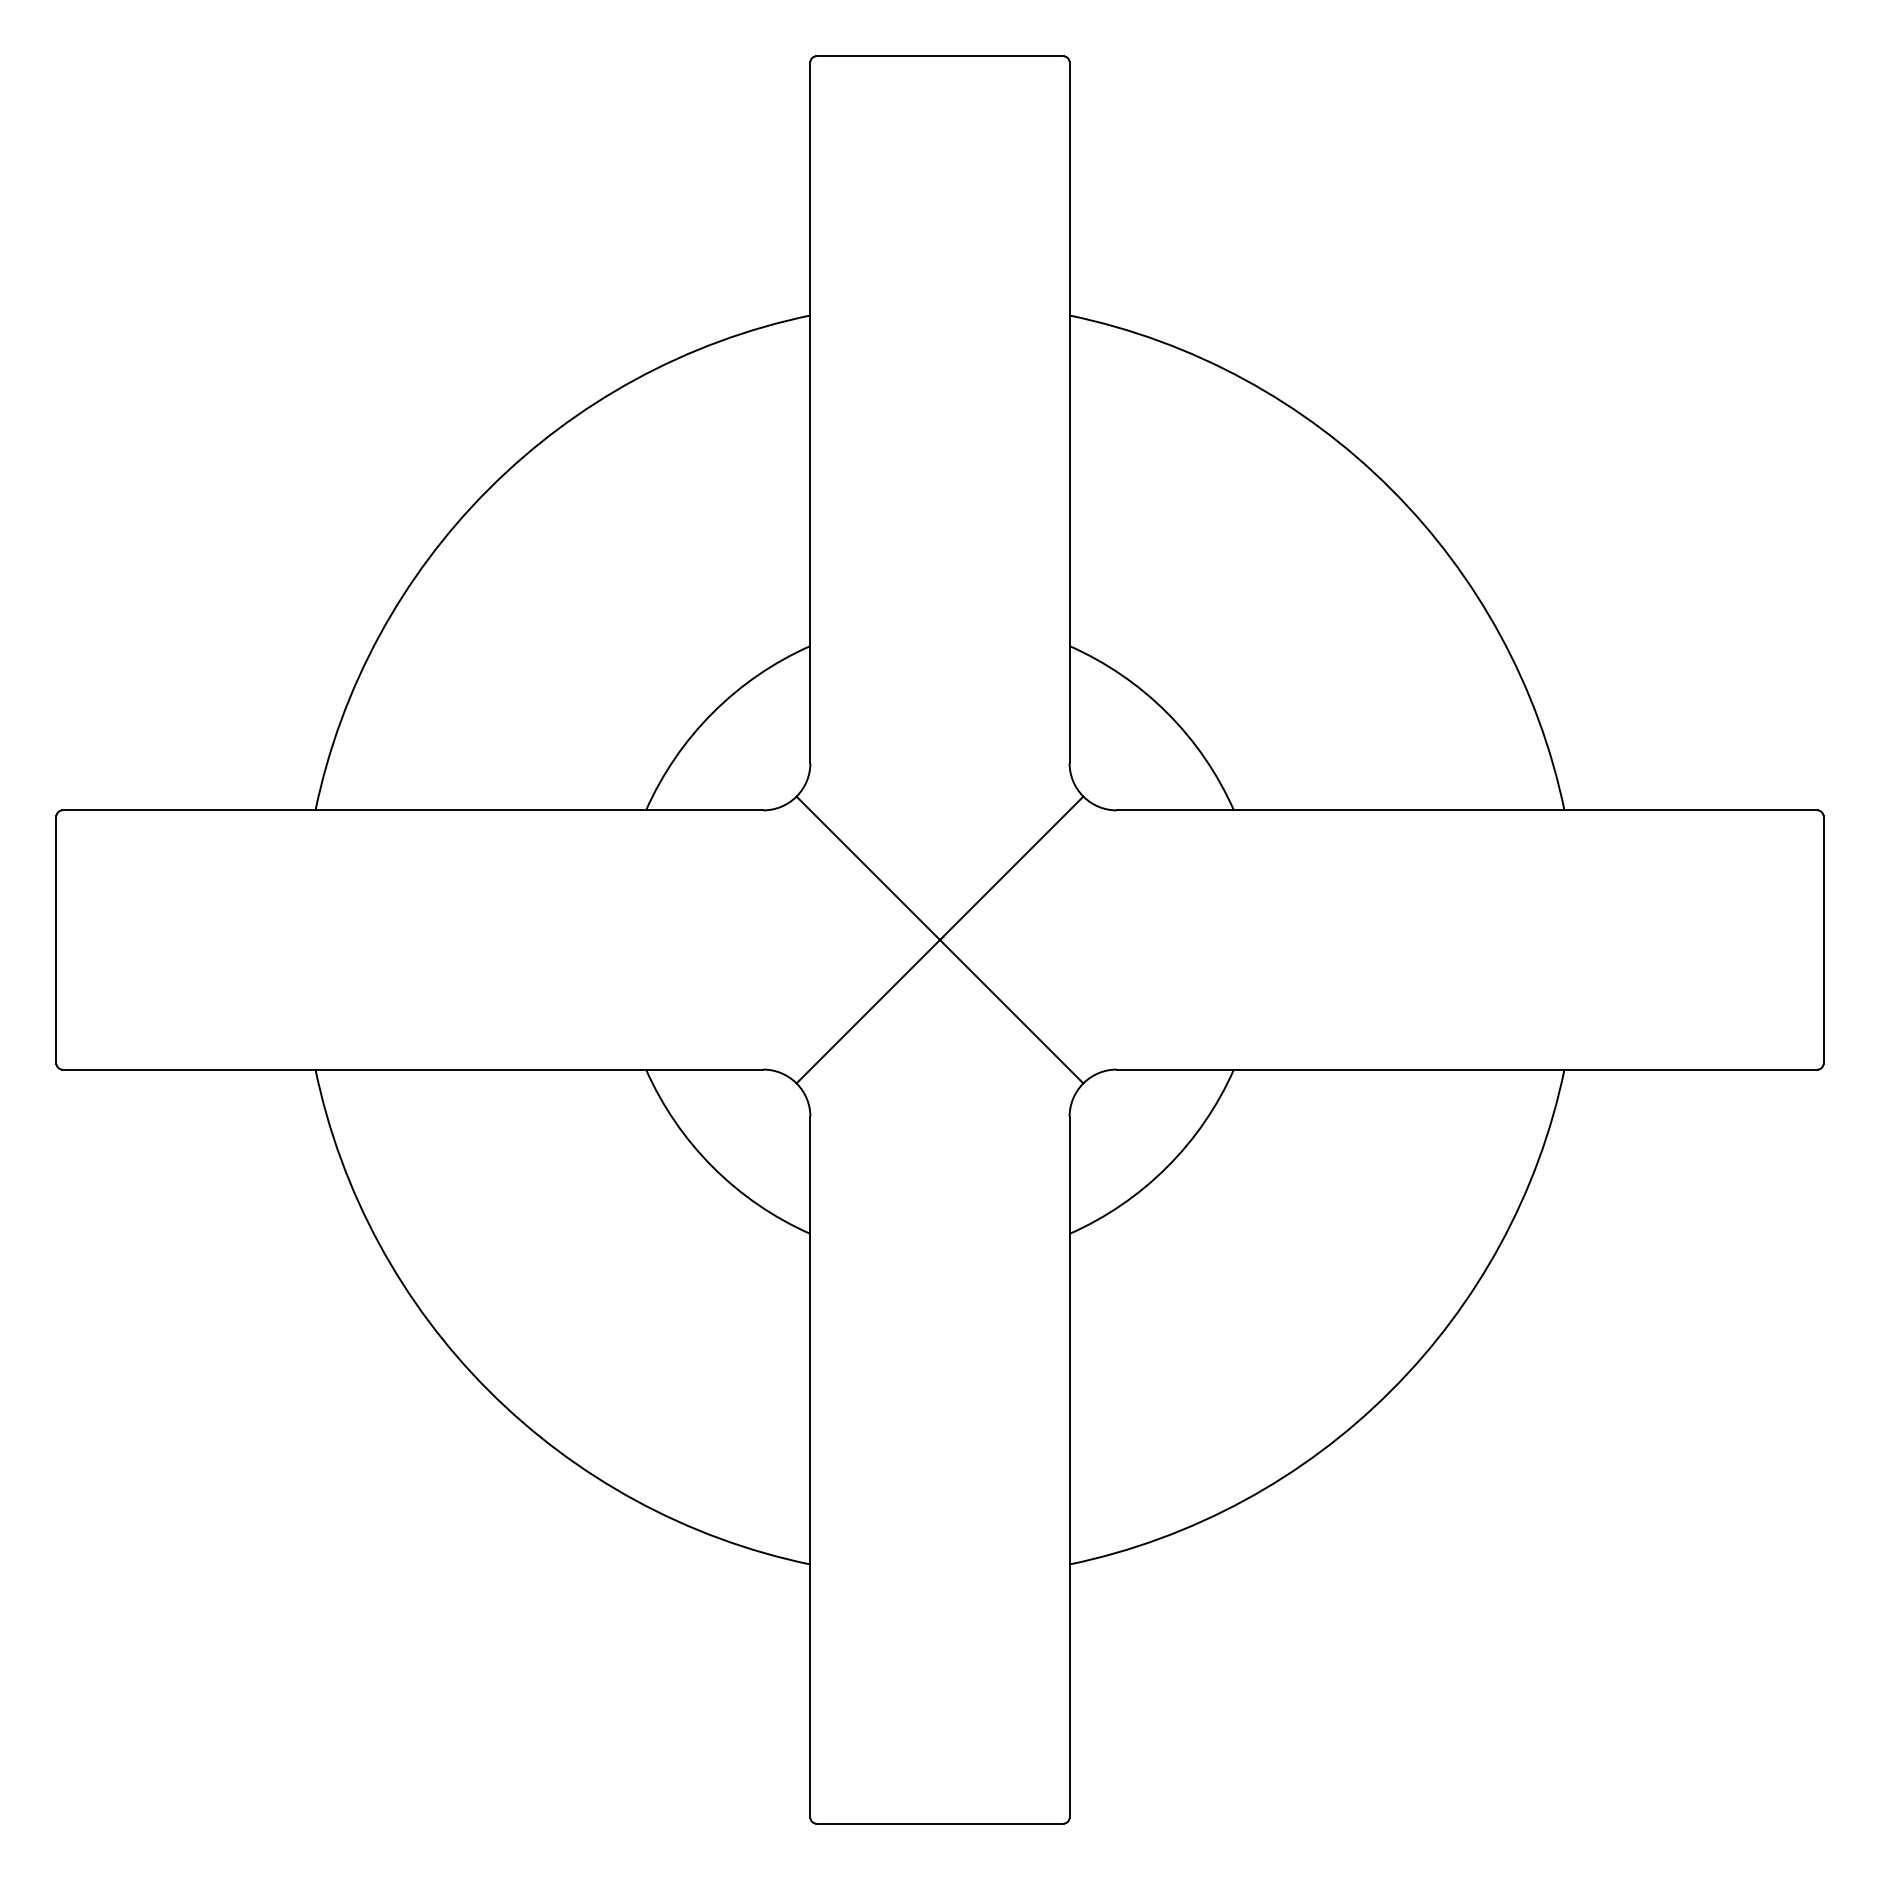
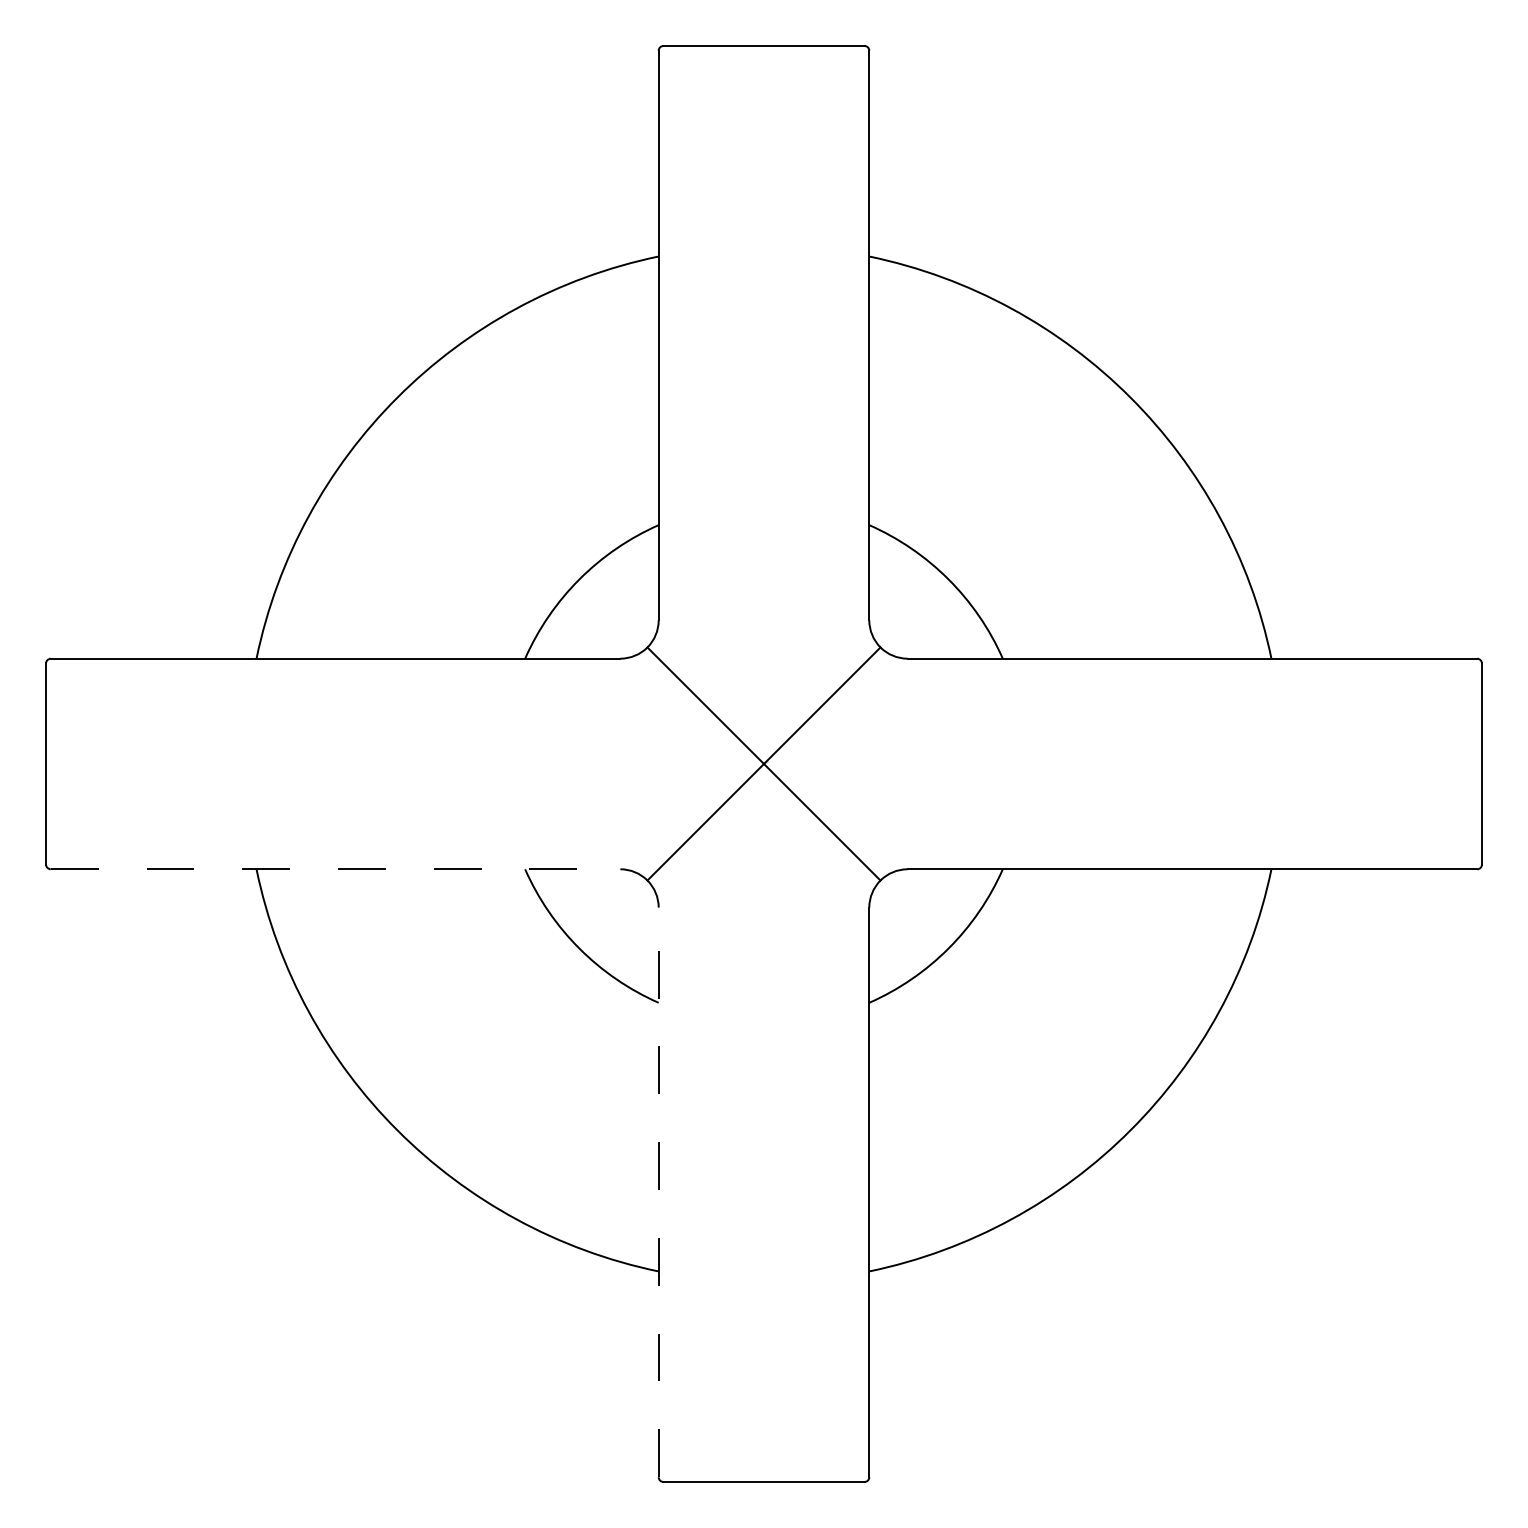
line: (413, 1069) -> (336, 869), solid -> dashed
line: (810, 1466) -> (658, 1191), solid -> dashed

